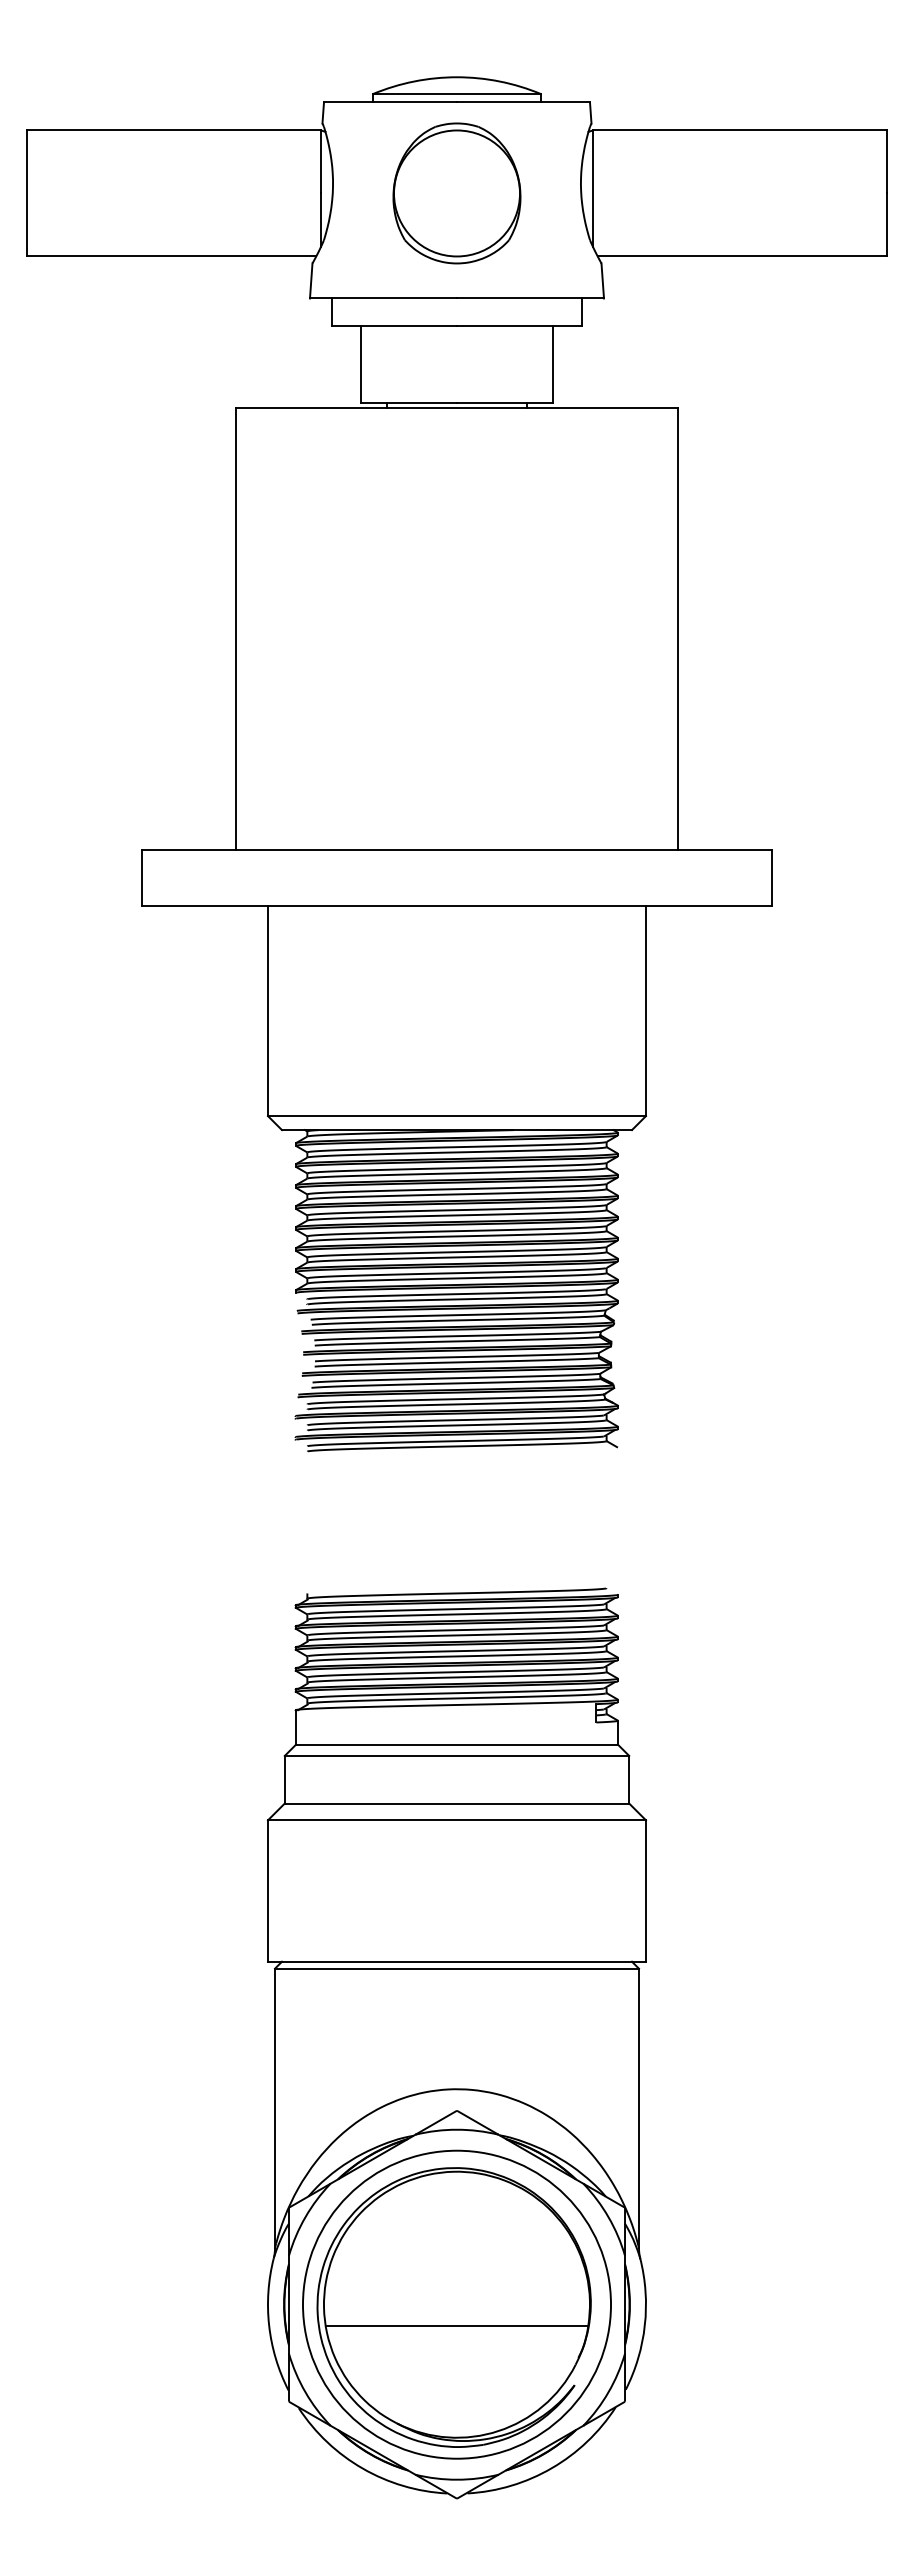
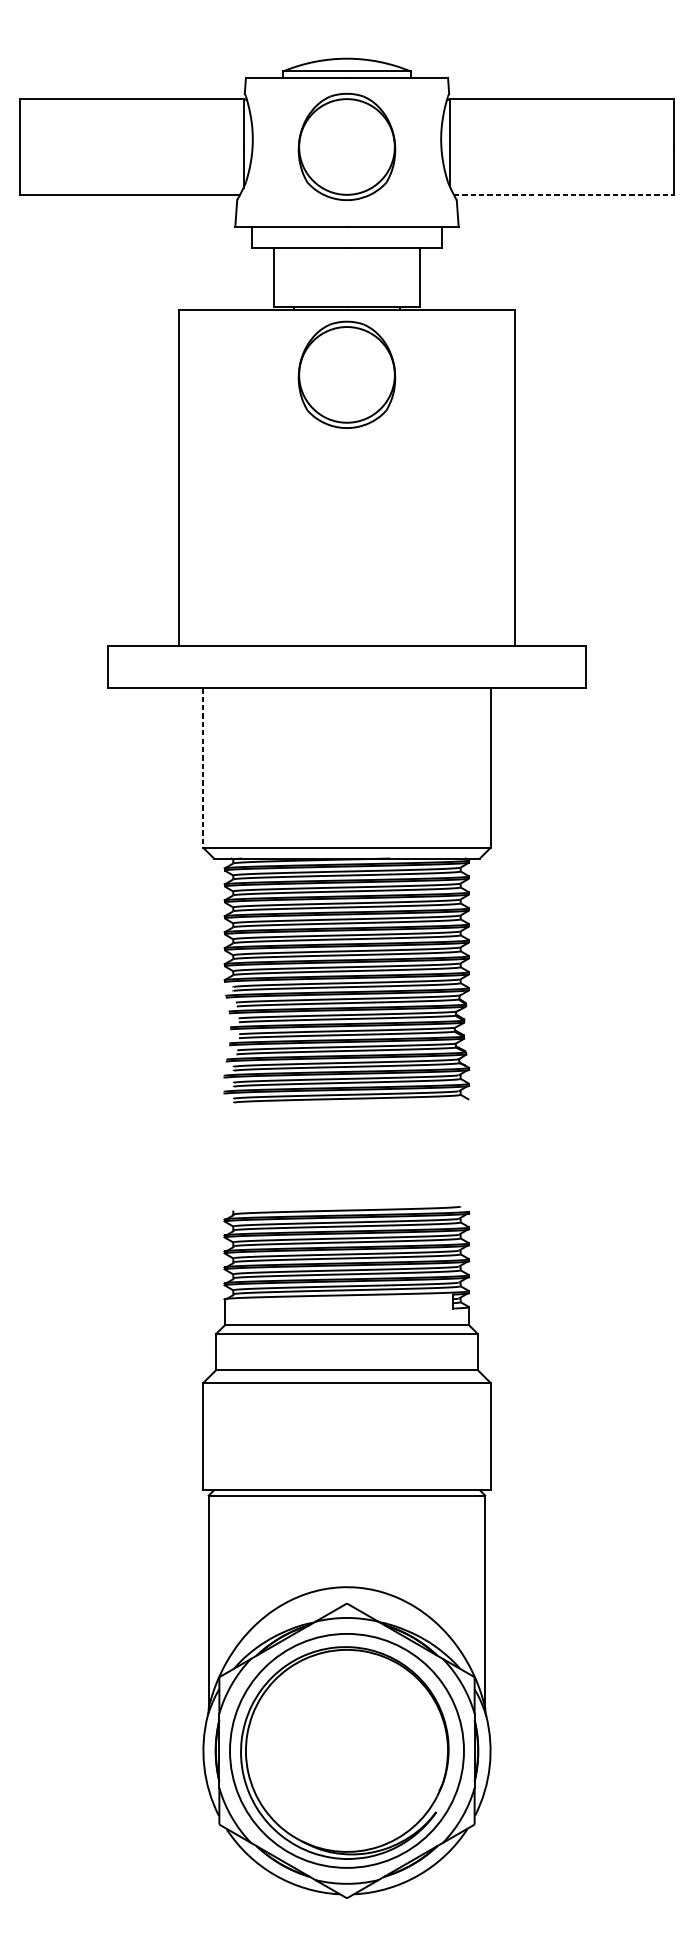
line: (742, 256) -> (563, 194), solid -> dashed
part: (456, 493) -> (346, 374), added
line: (267, 1011) -> (203, 768), solid -> dashed
line: (456, 2325) -> (346, 1766), removed

